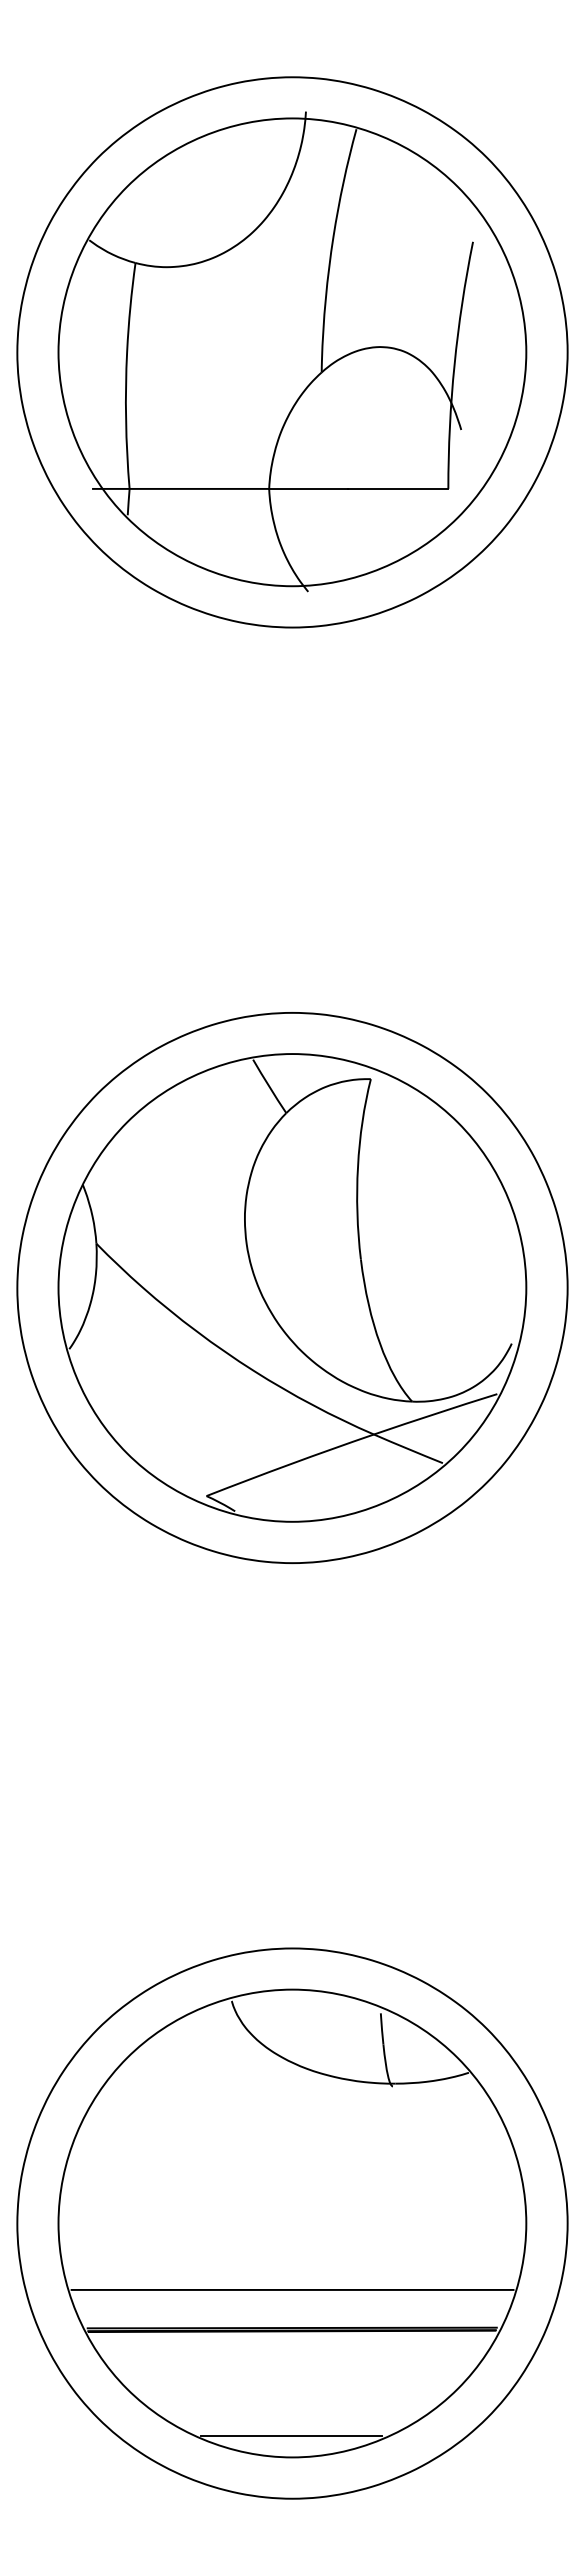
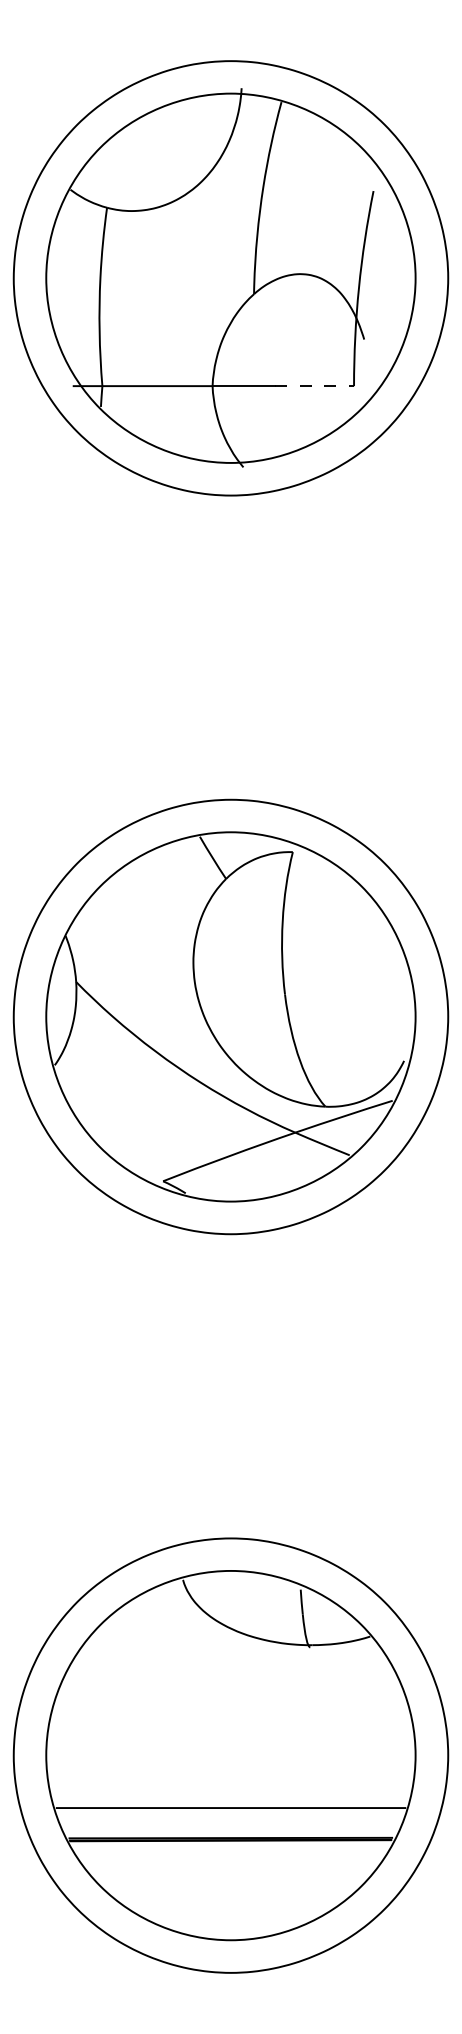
line: (398, 488) -> (314, 385), solid -> dashed
line: (291, 2435) -> (230, 1922), removed

